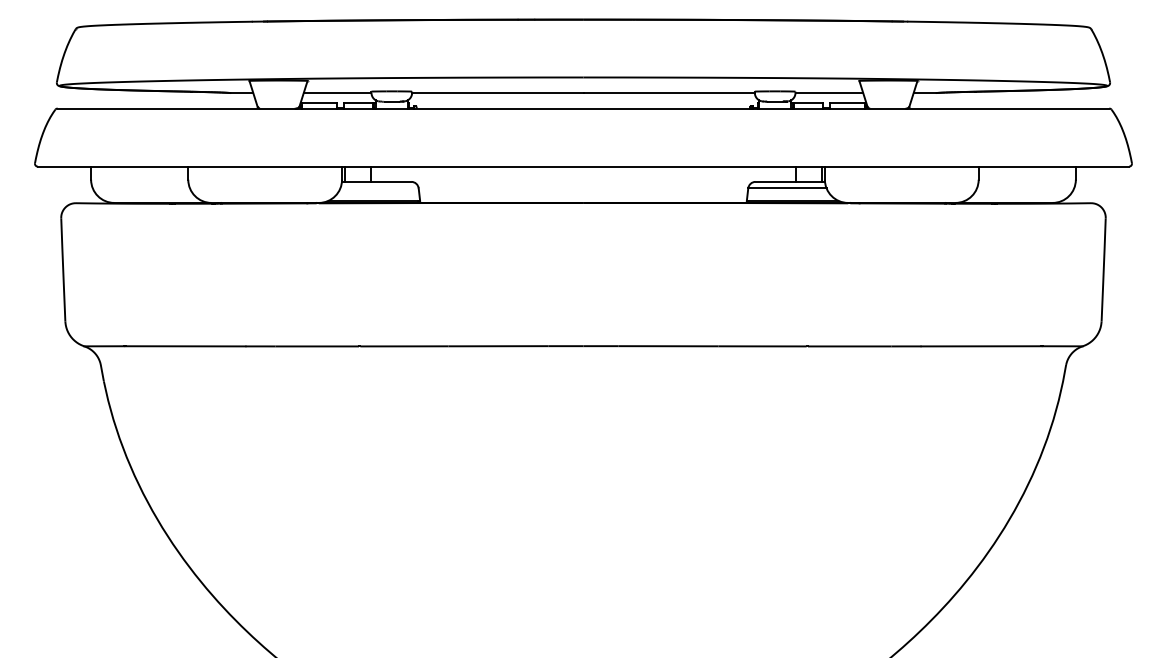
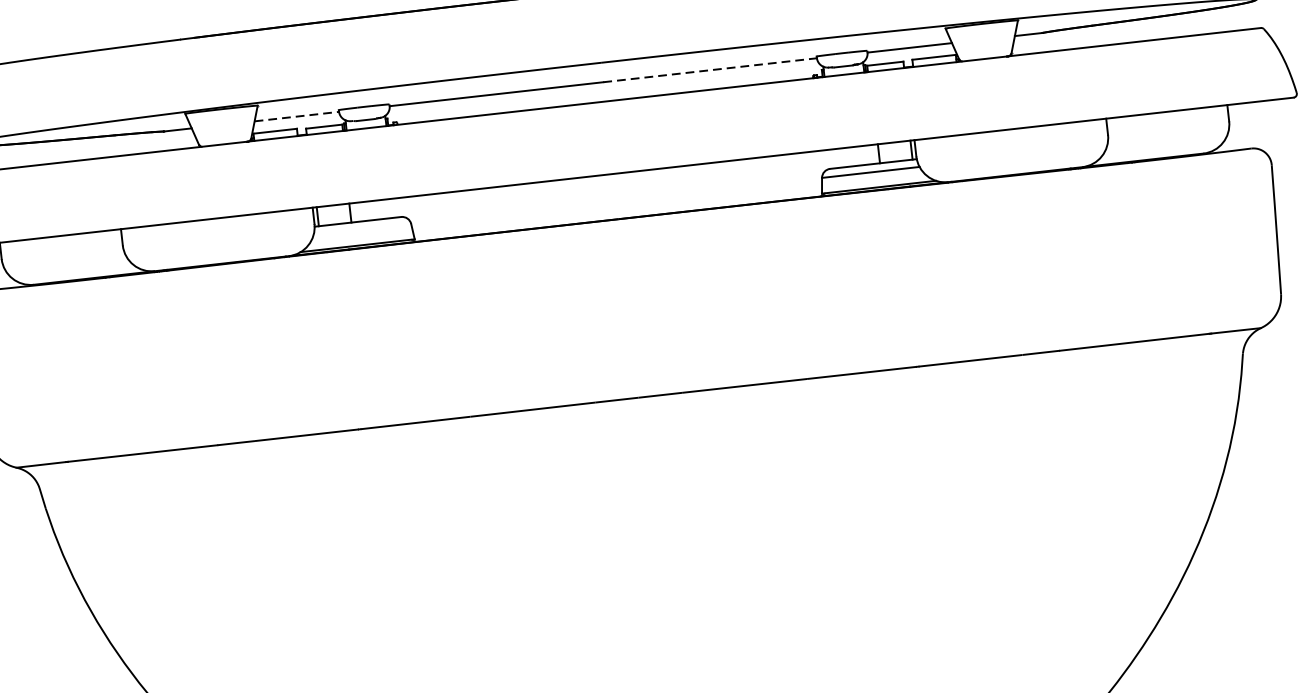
line: (337, 93) -> (296, 117), solid -> dashed
line: (669, 93) -> (710, 70), solid -> dashed

